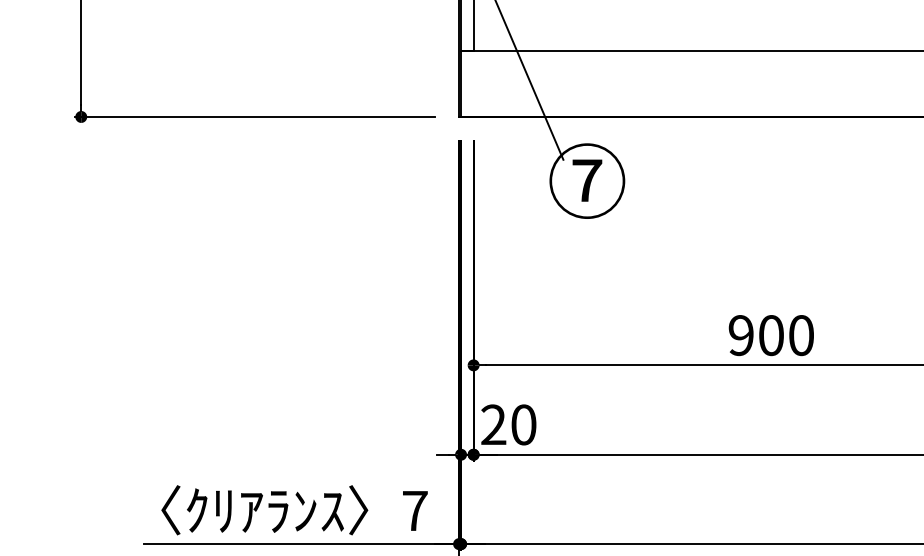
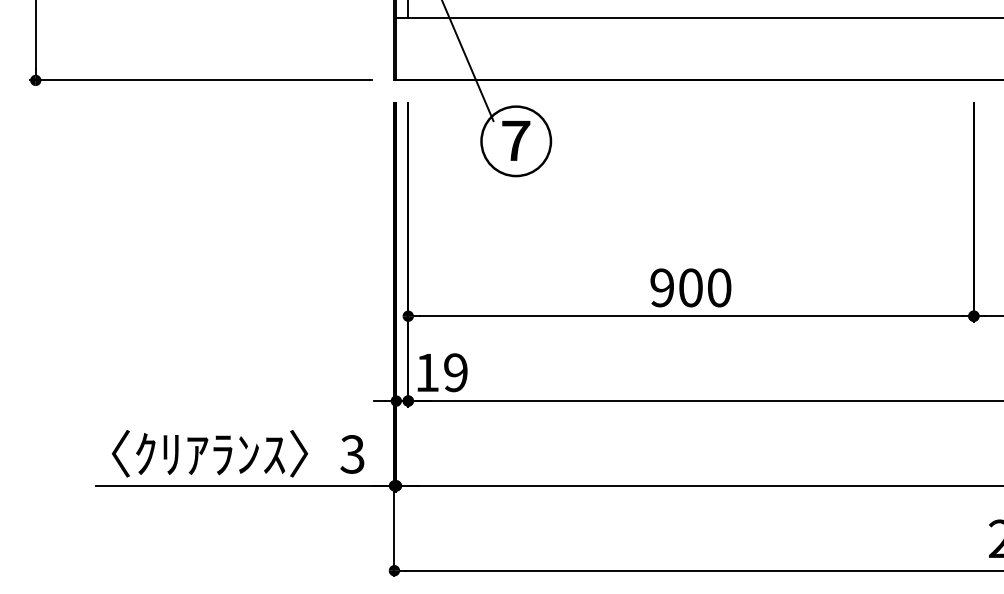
text: (508, 424) -> (441, 372), 20 -> 19
text: (414, 511) -> (352, 454), 7 -> 3

